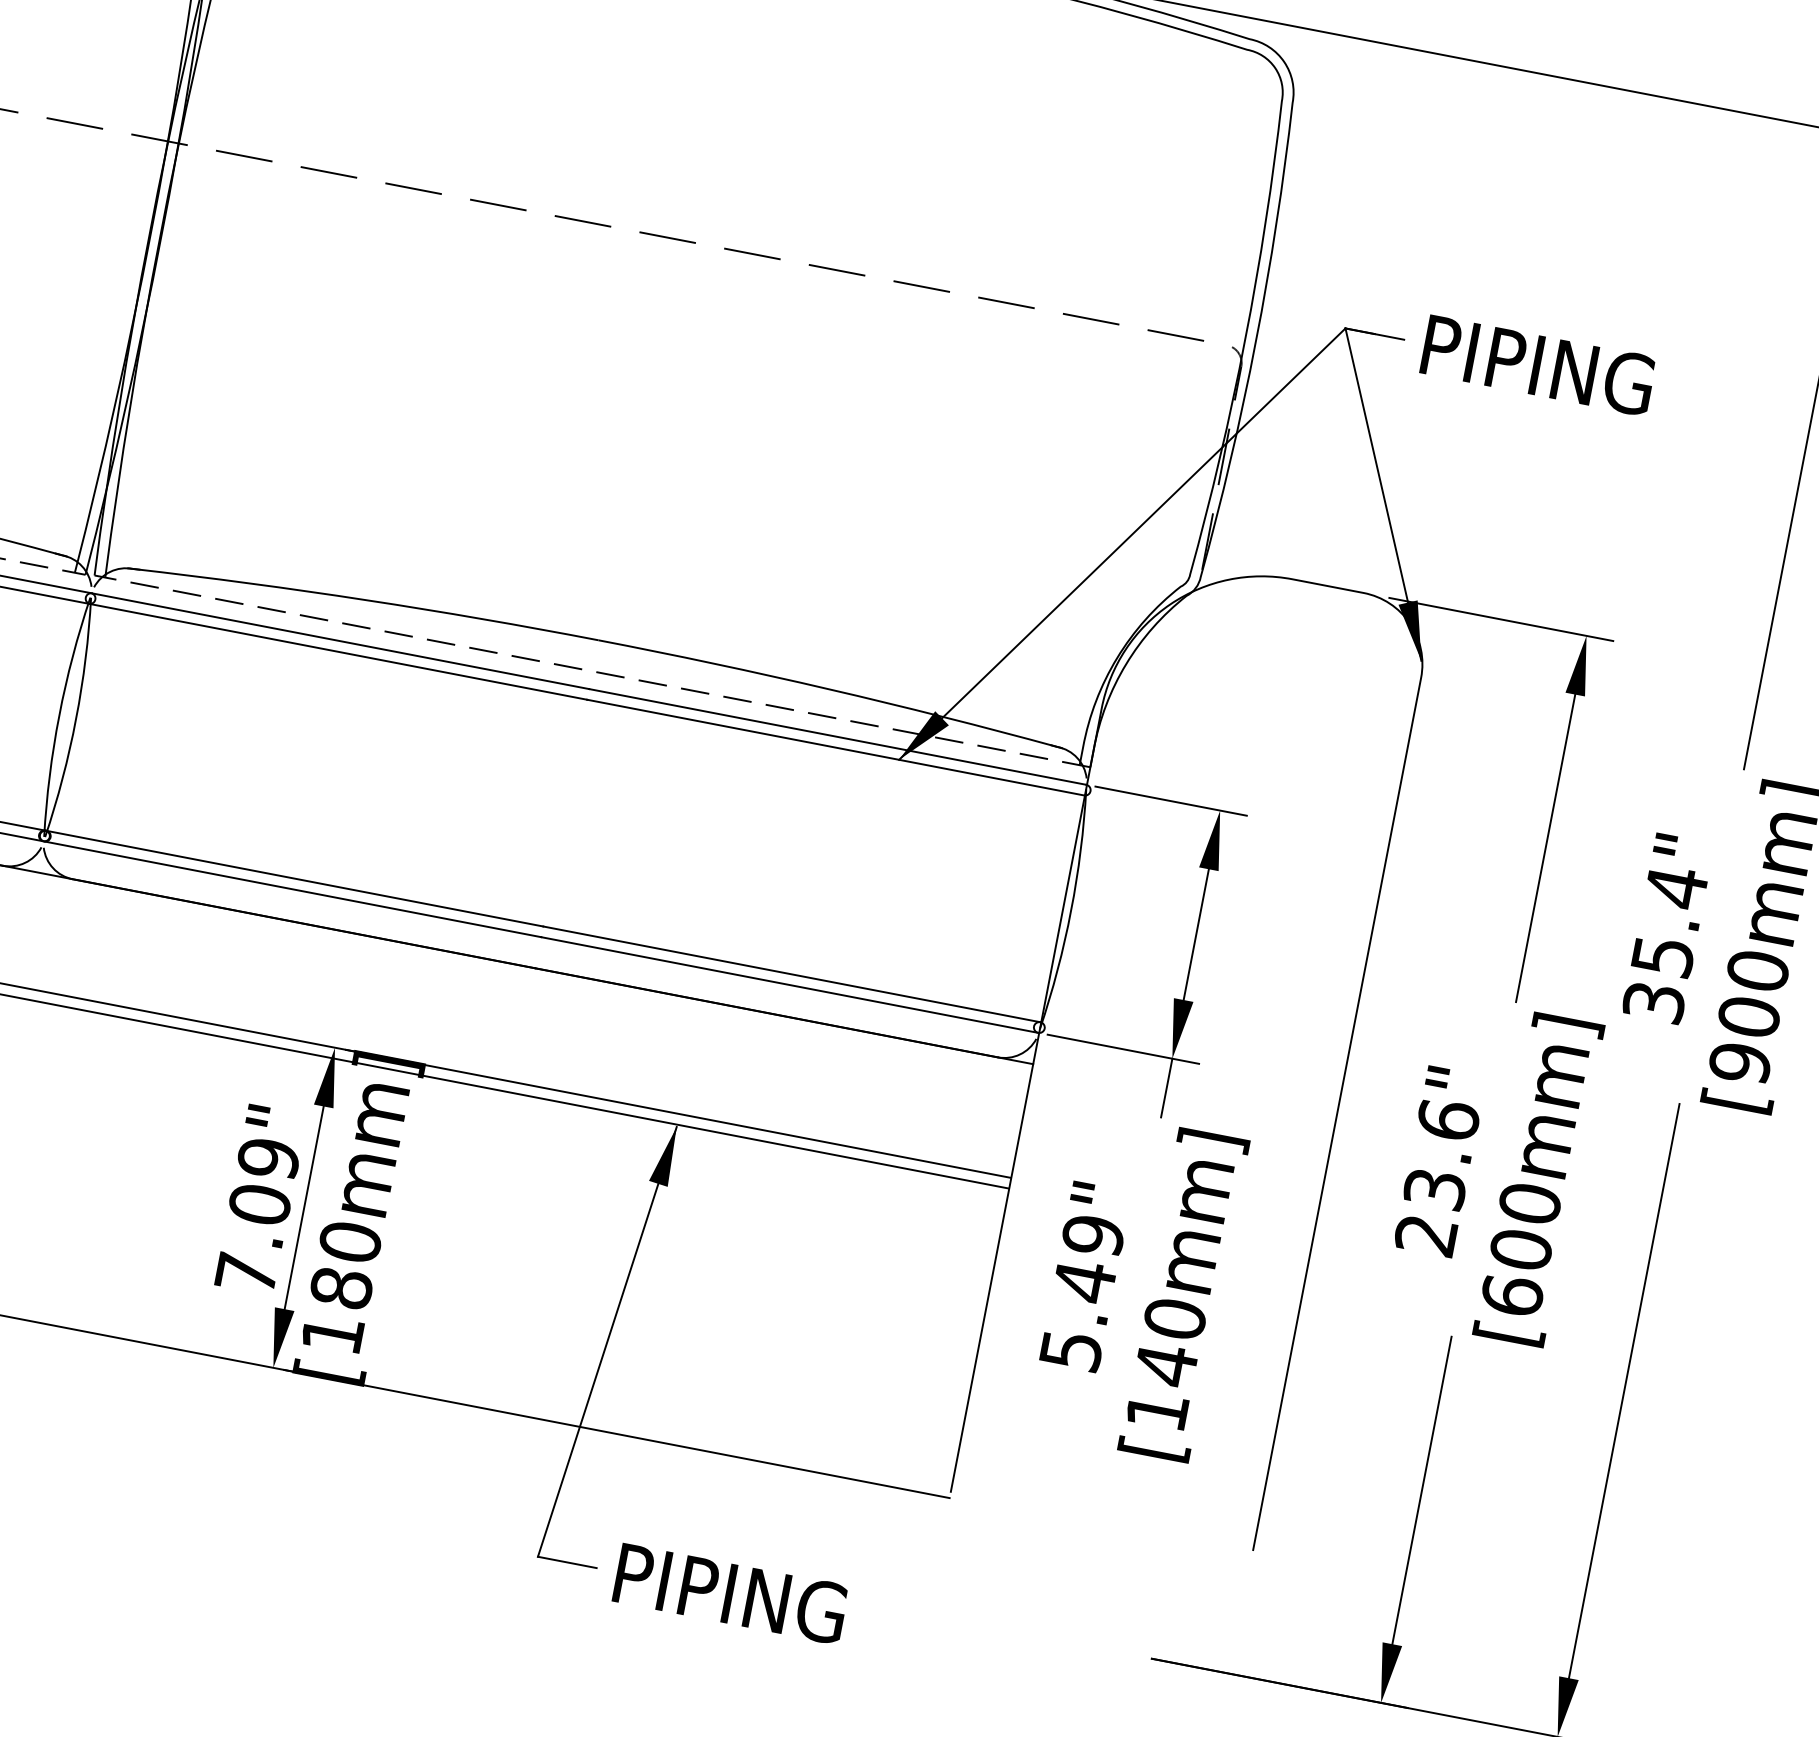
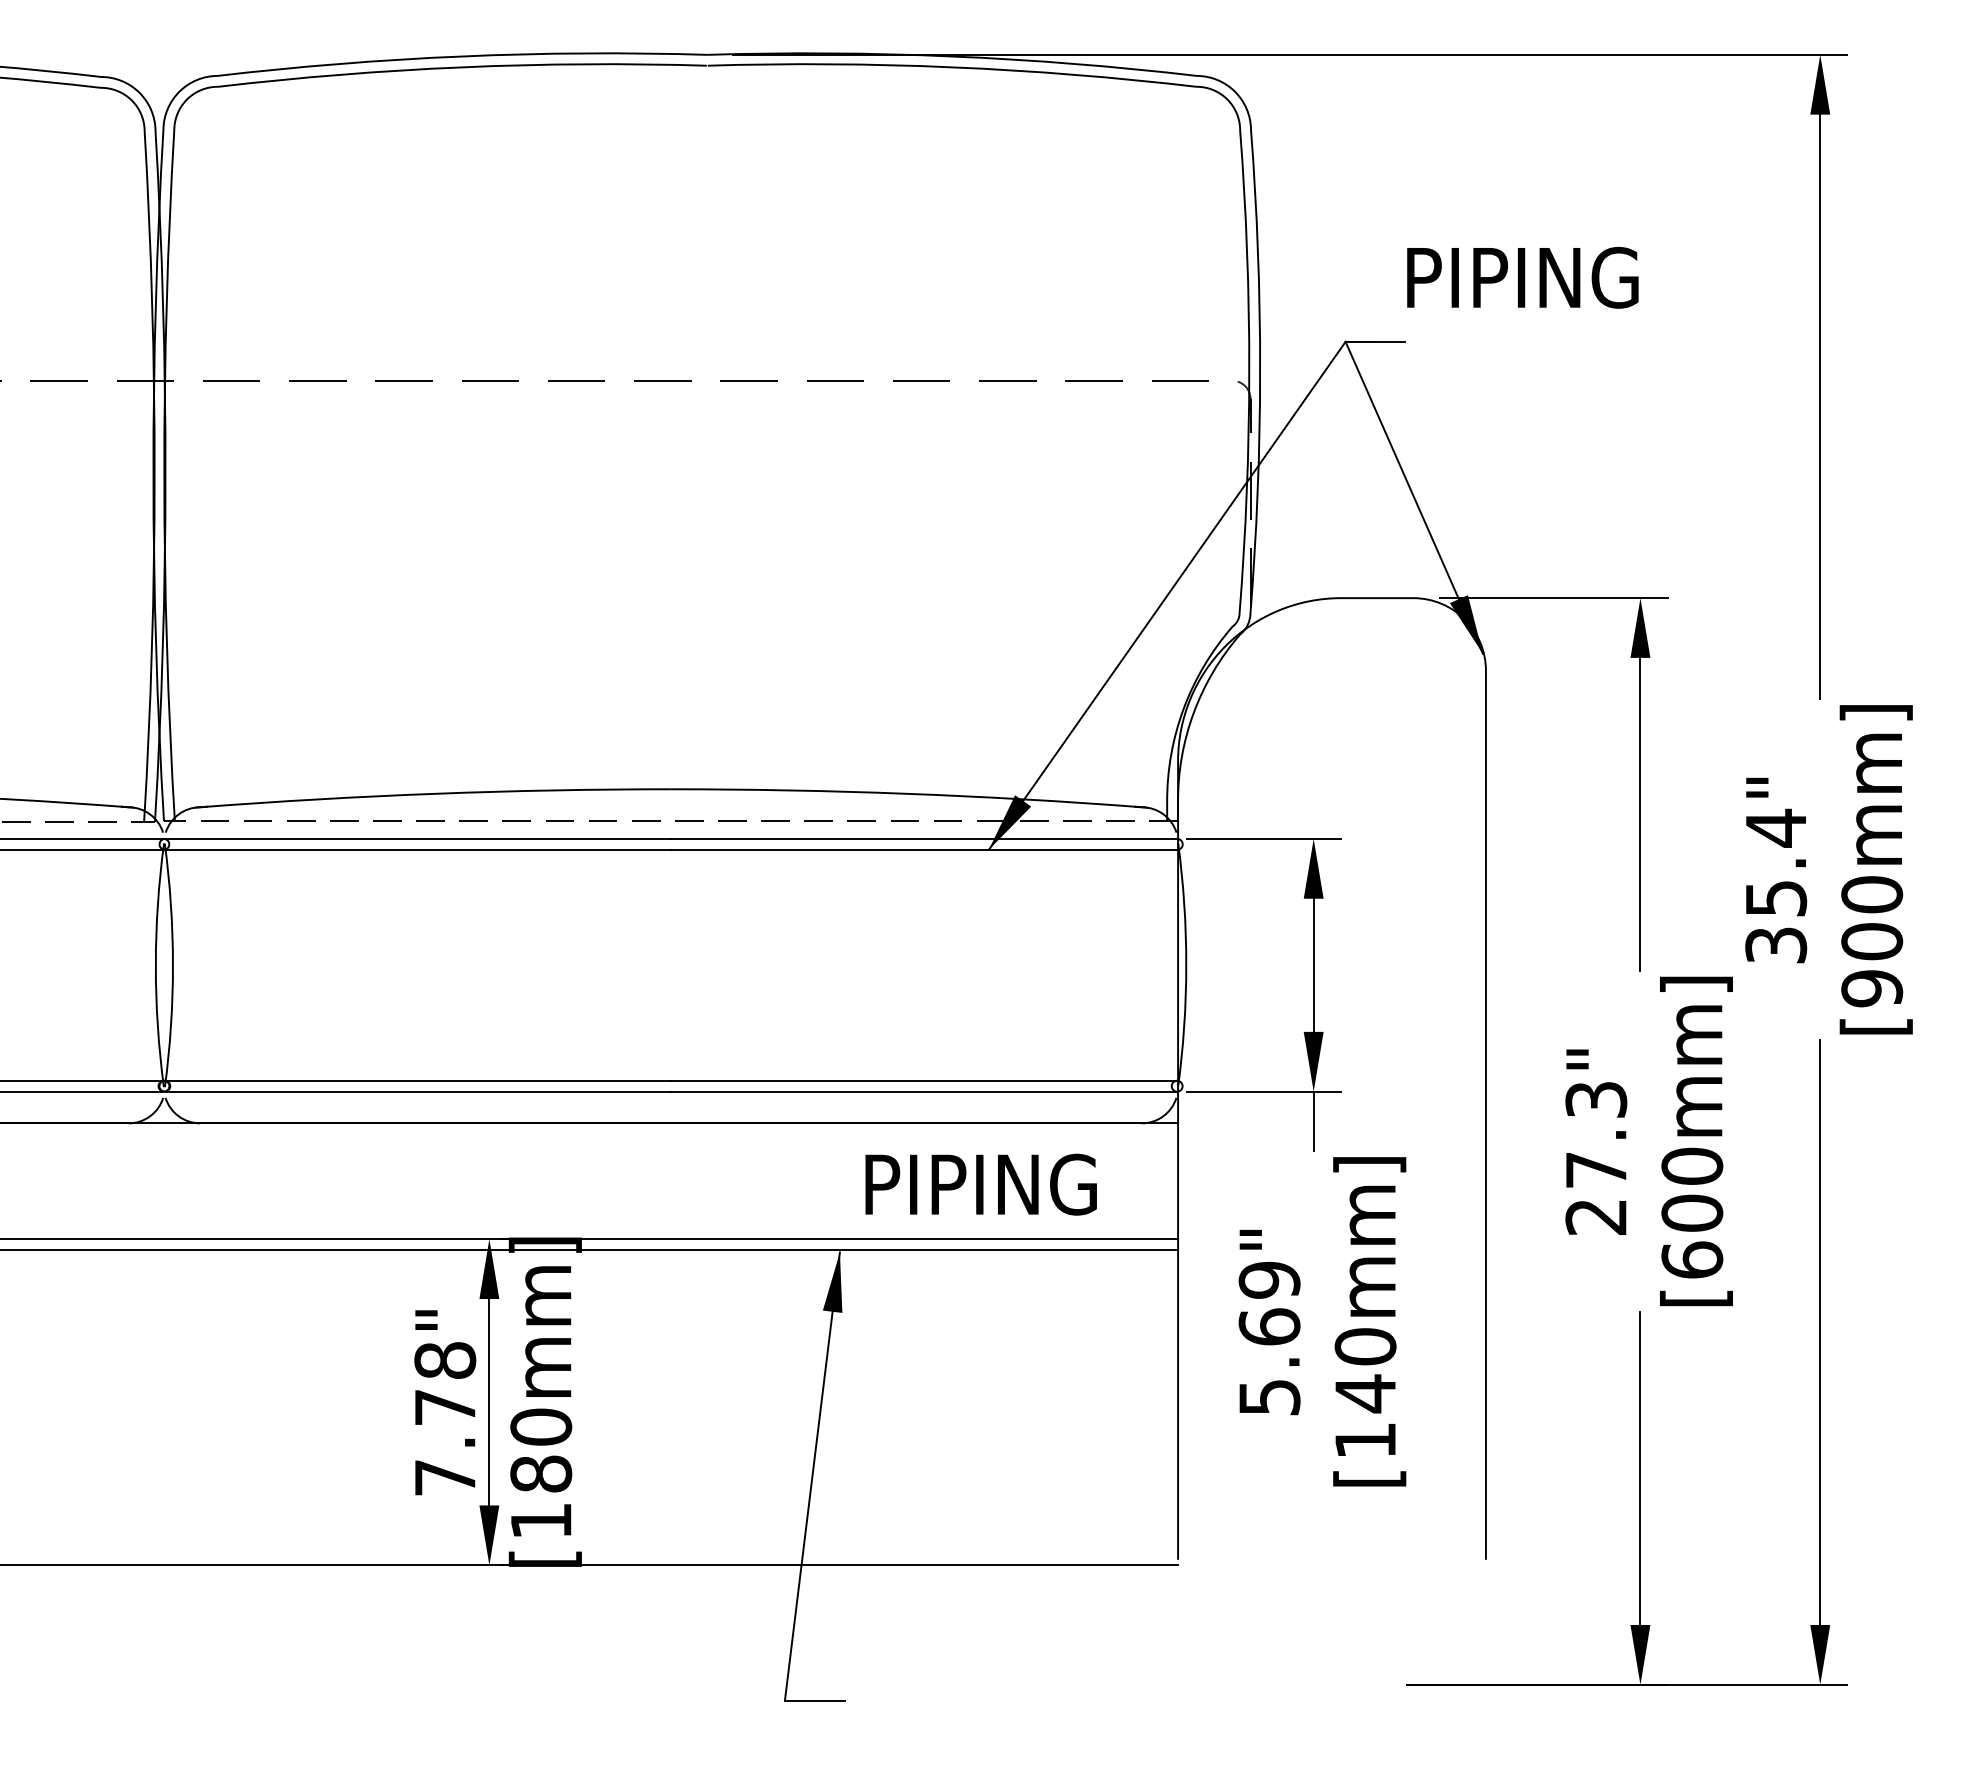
text: (1537, 365) -> (1522, 277), moved
text: (1441, 1154) -> (1596, 1134), 23.6" -> 27.3"
text: (264, 1181) -> (445, 1383), 7.09" -> 7.78"
text: (1084, 1280) -> (1269, 1326), 5.49" -> 5.69"
text: (730, 1593) -> (980, 1184), moved

